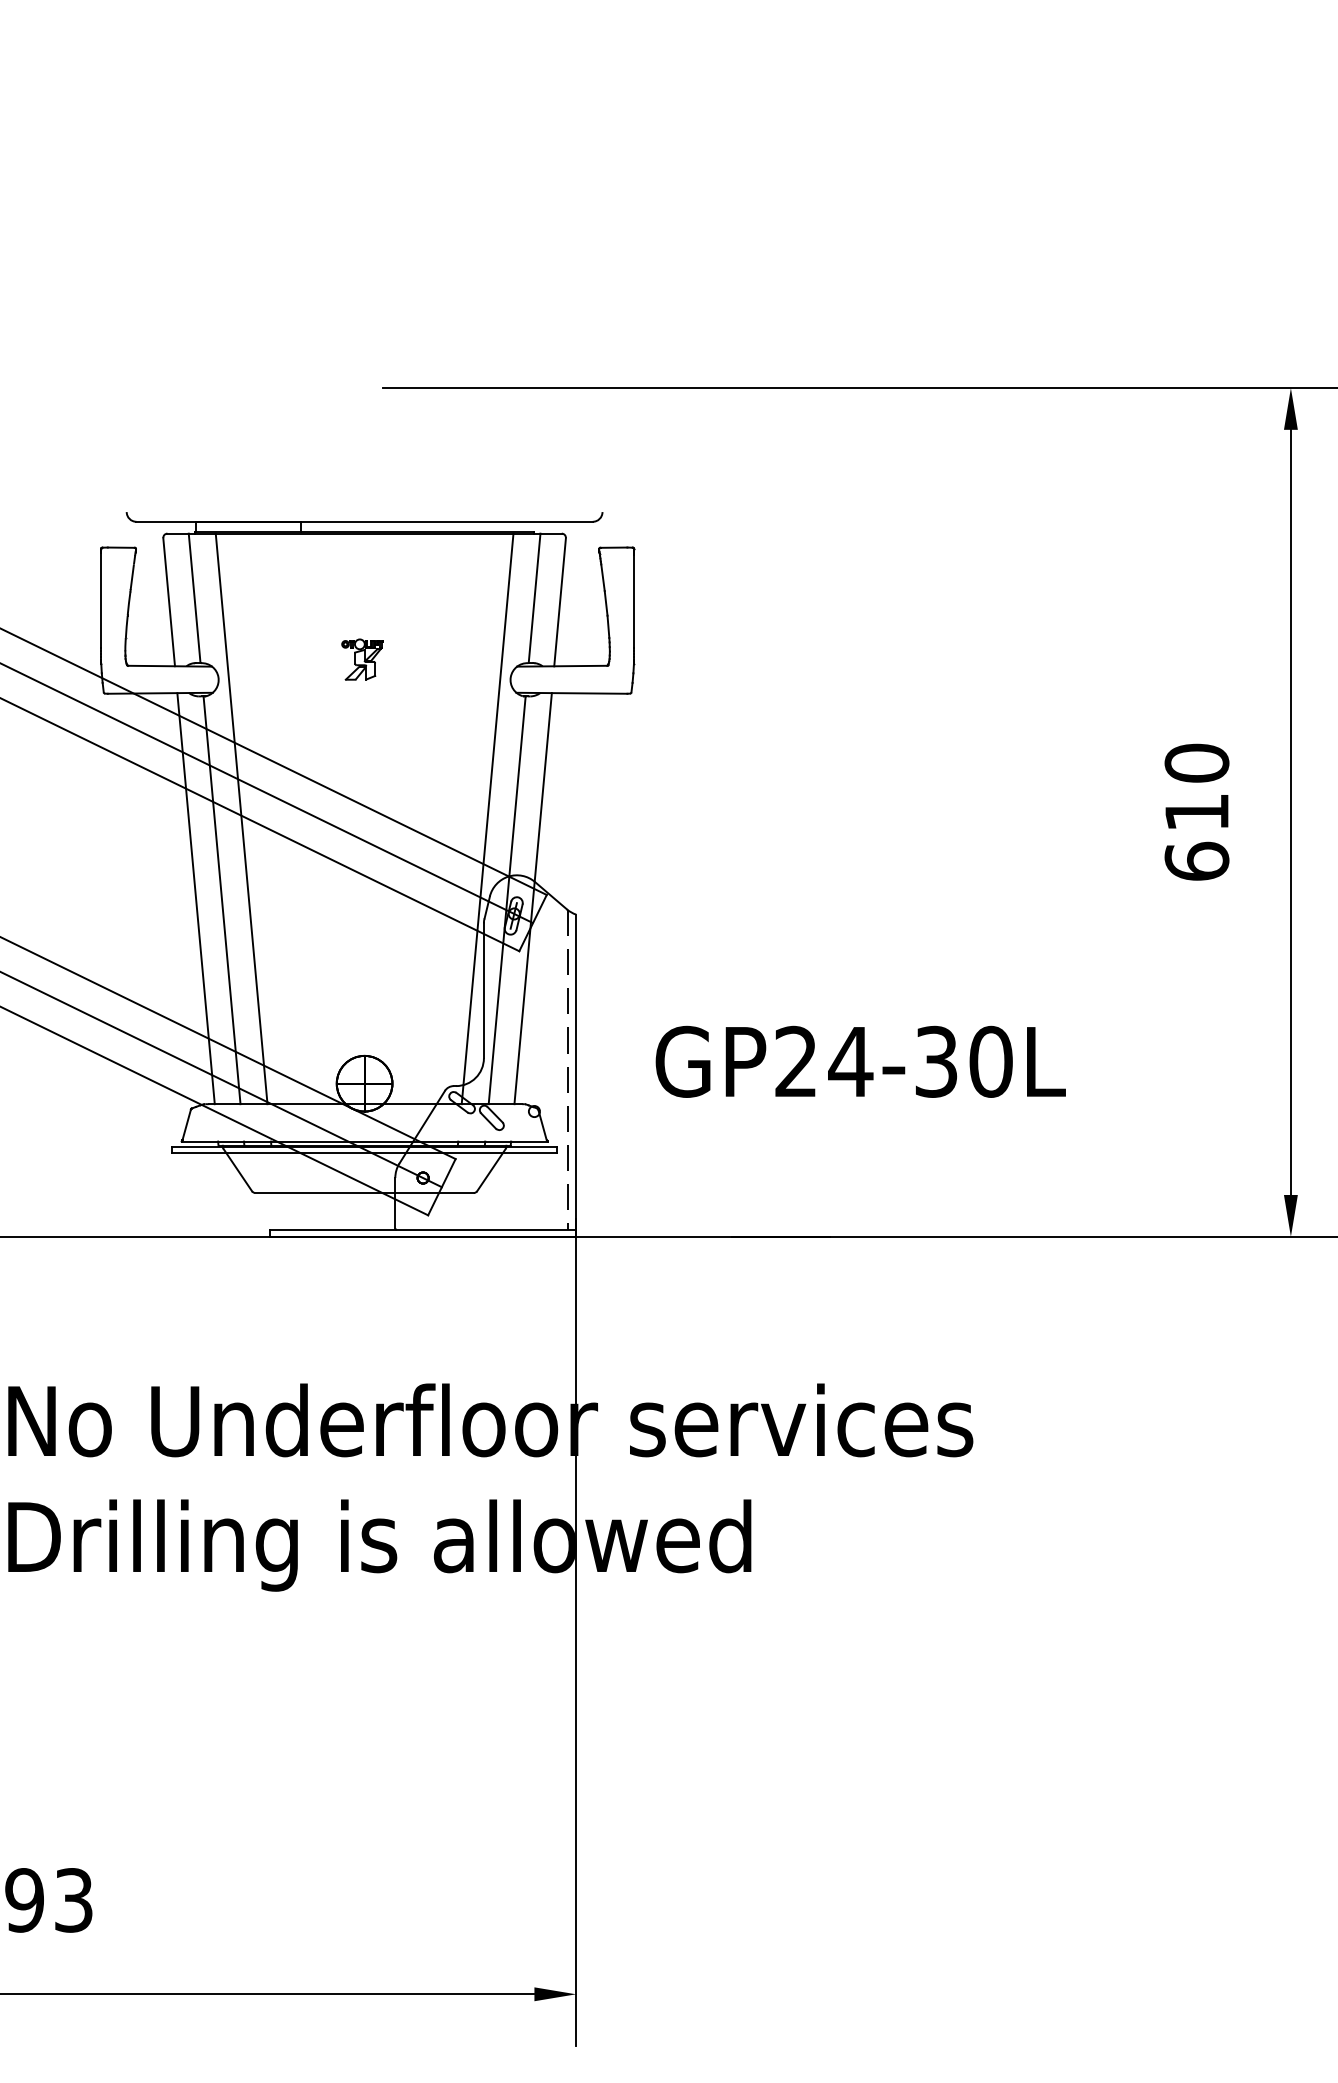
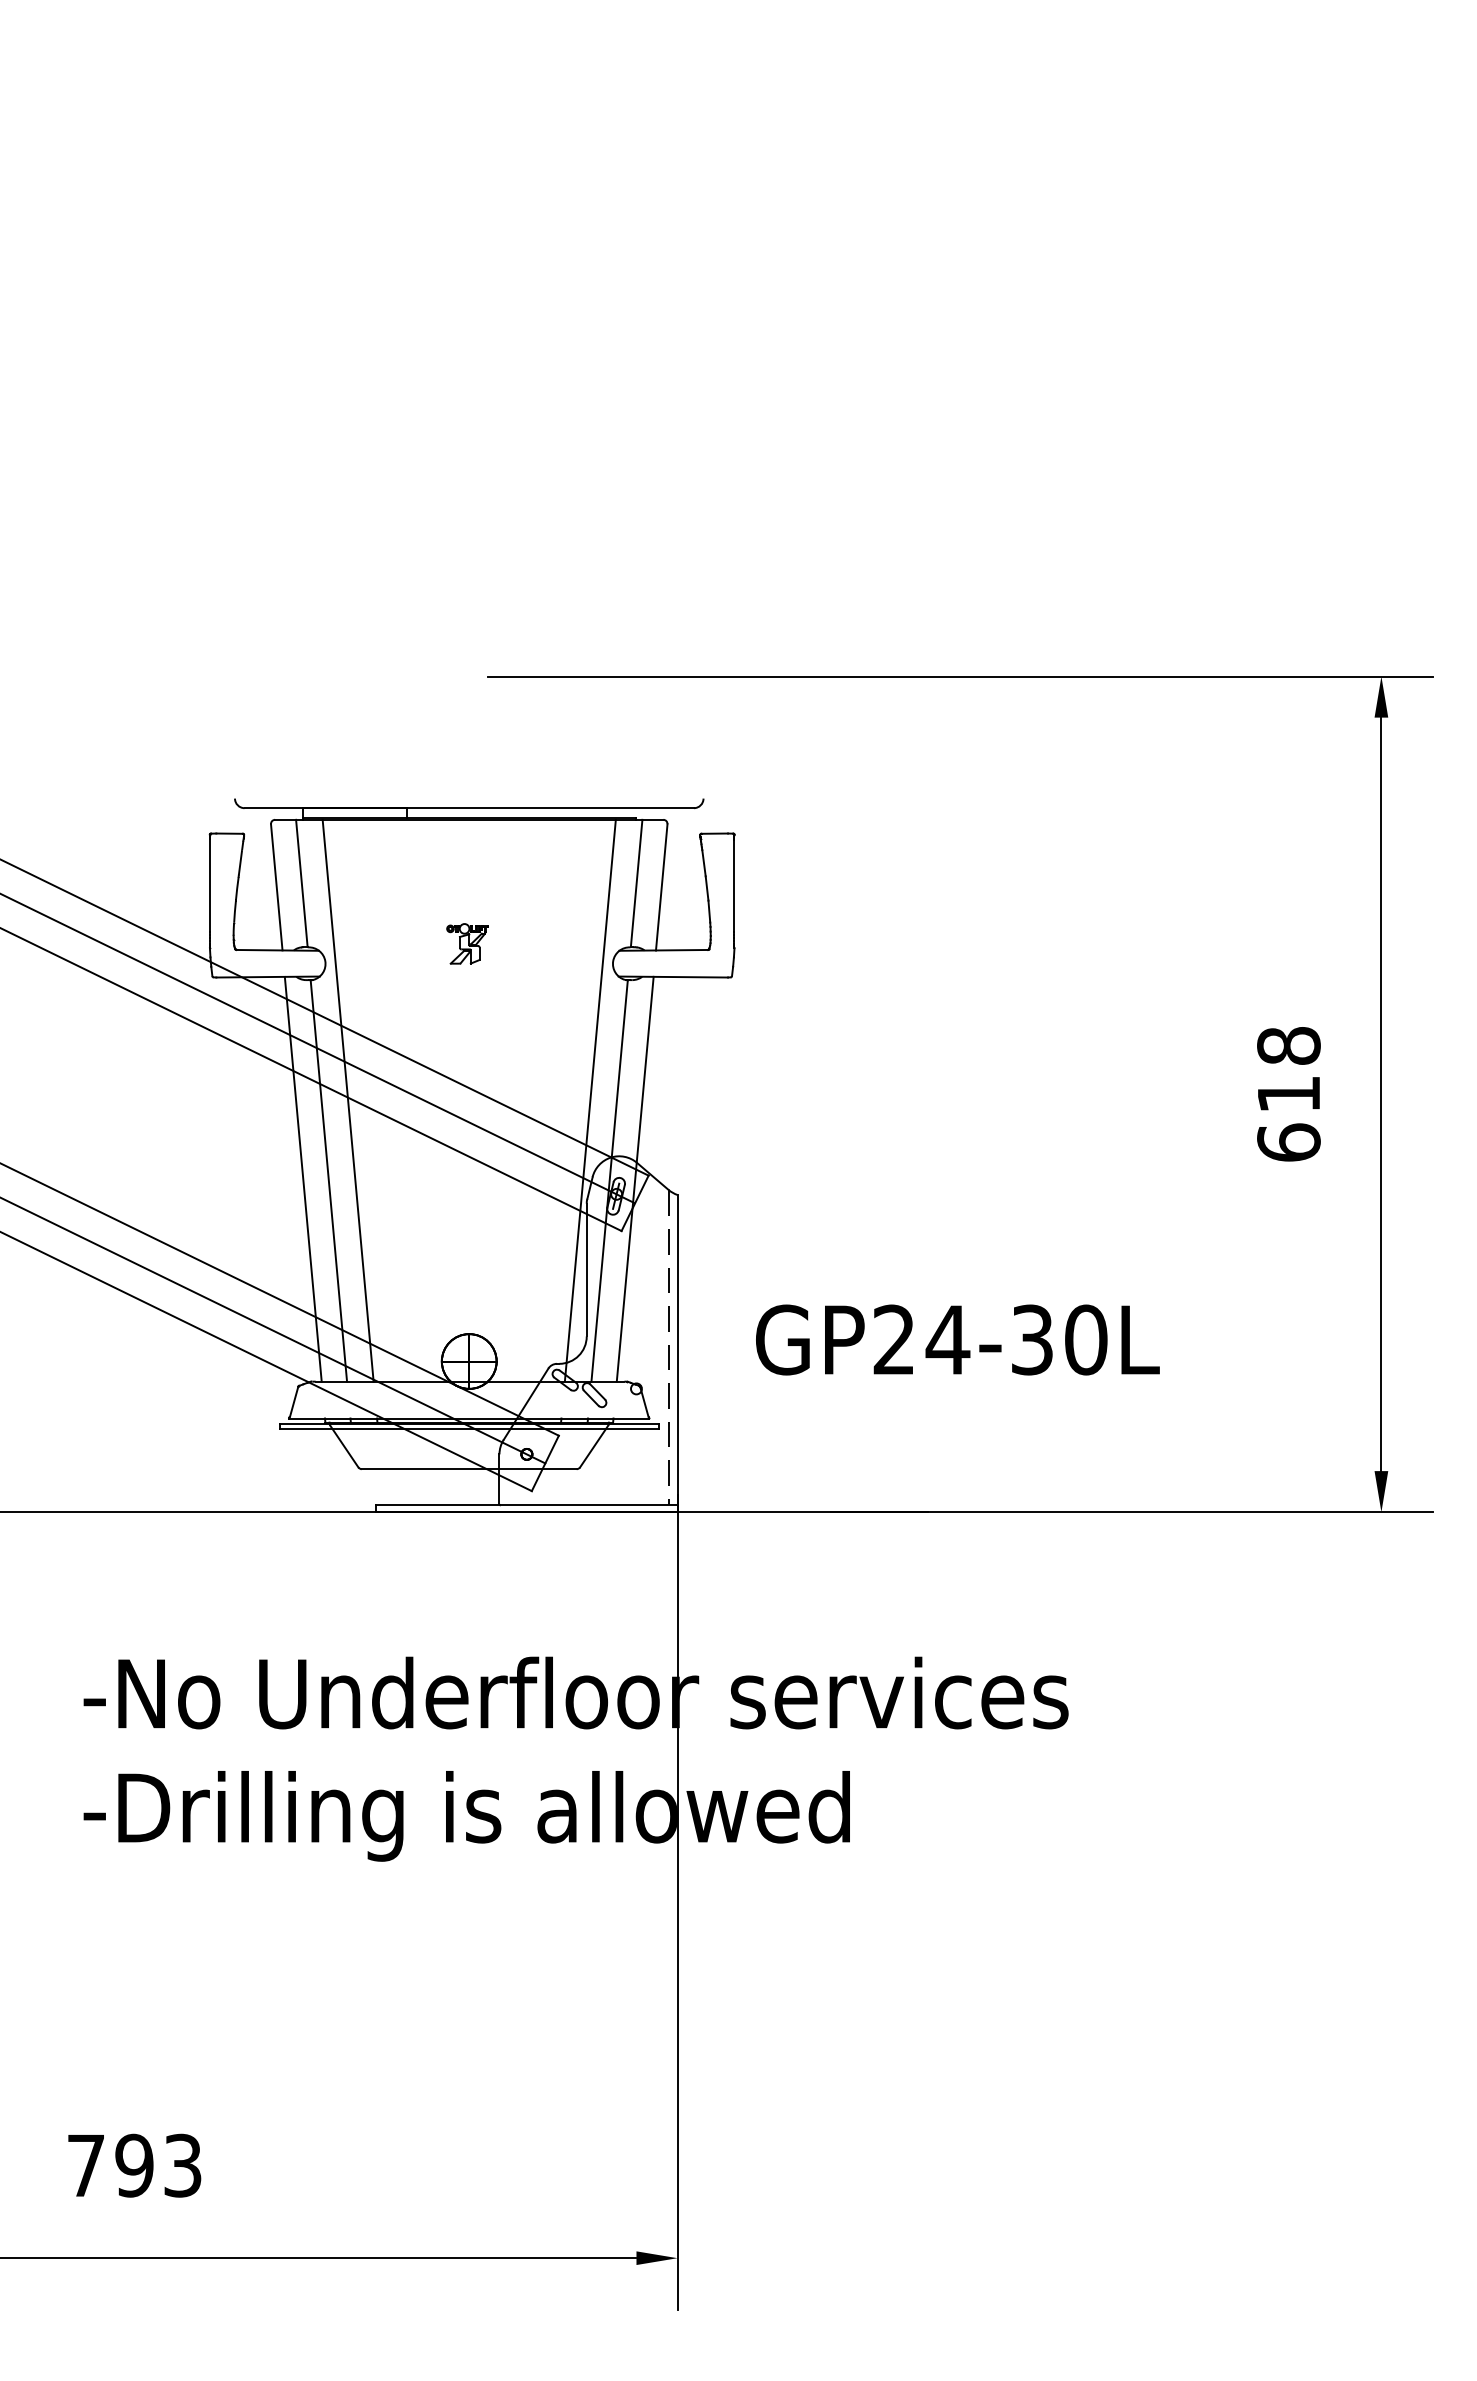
text: (1196, 762) -> (1288, 1045), 610 -> 618

